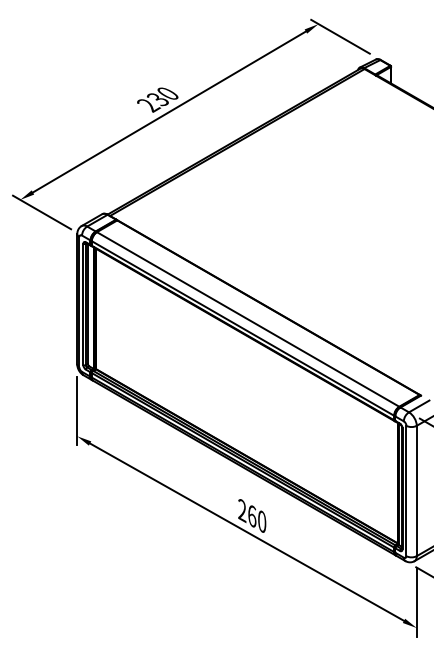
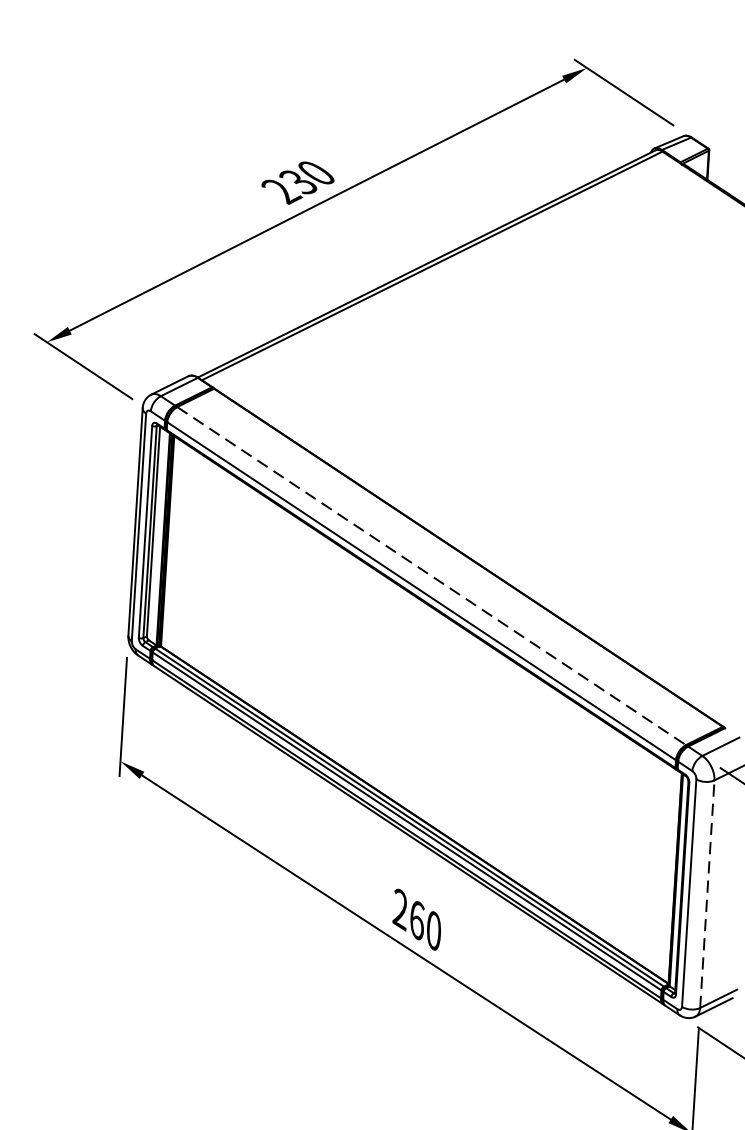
line: (248, 319) -> (432, 576), solid -> dashed
line: (416, 490) -> (706, 893), solid -> dashed

